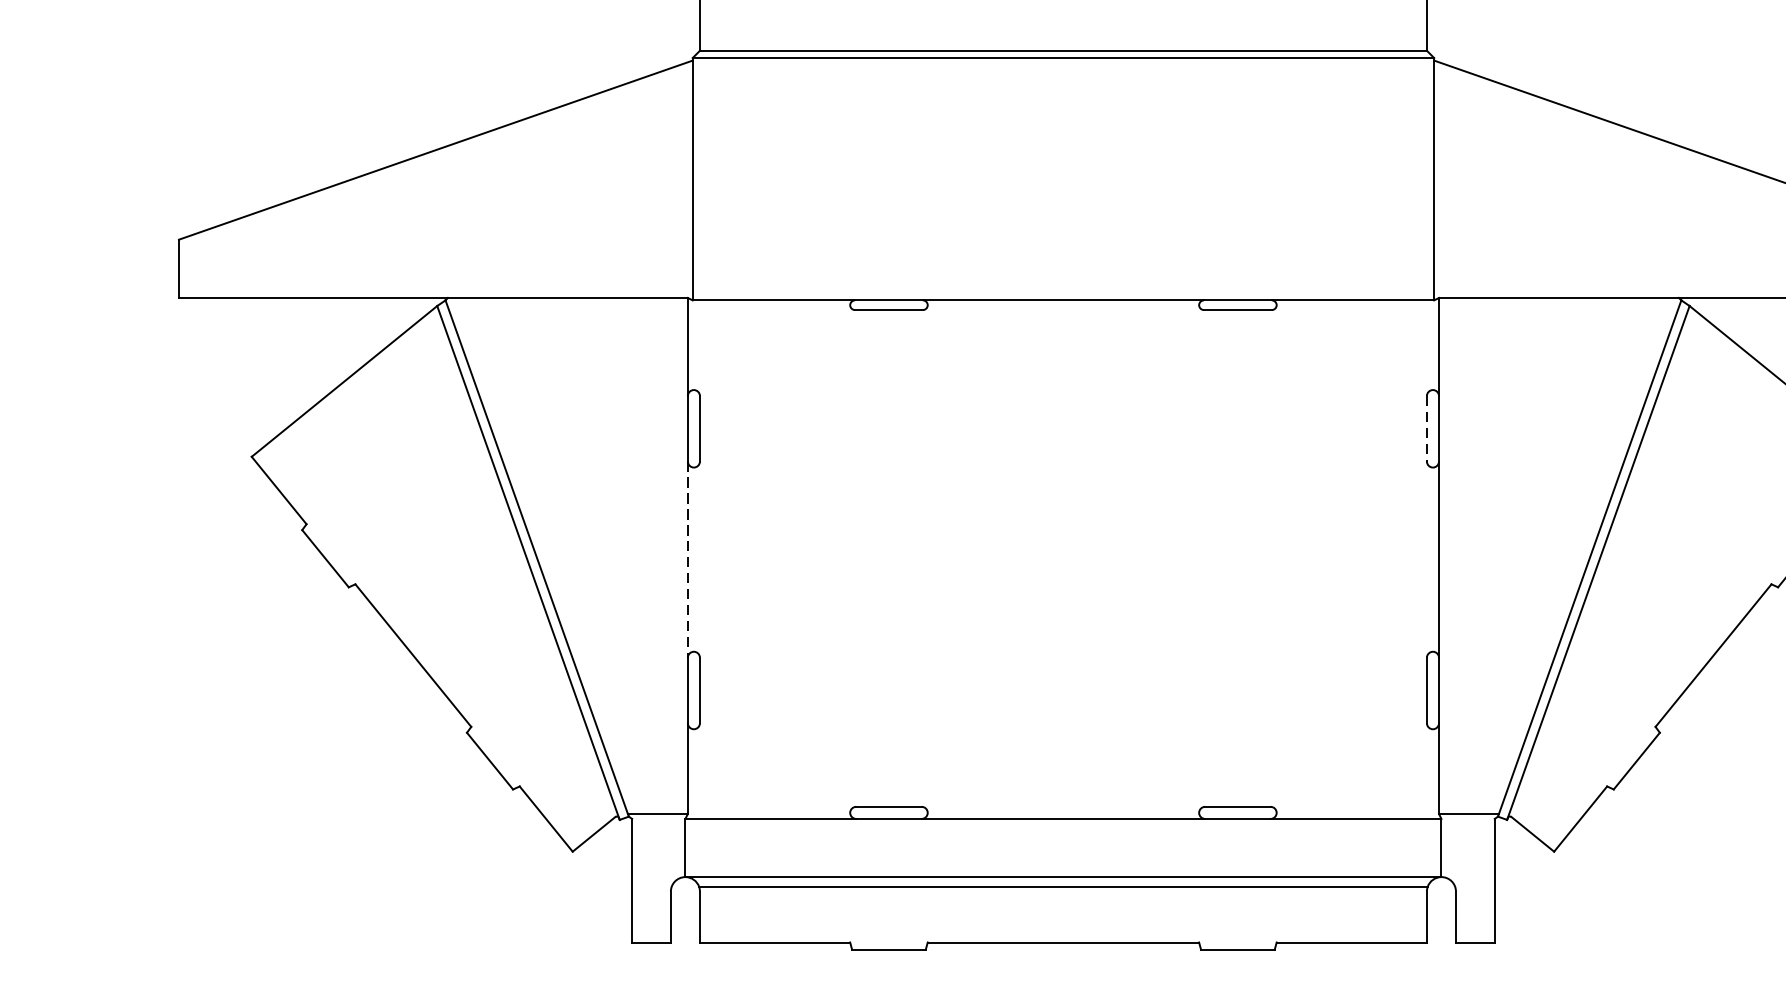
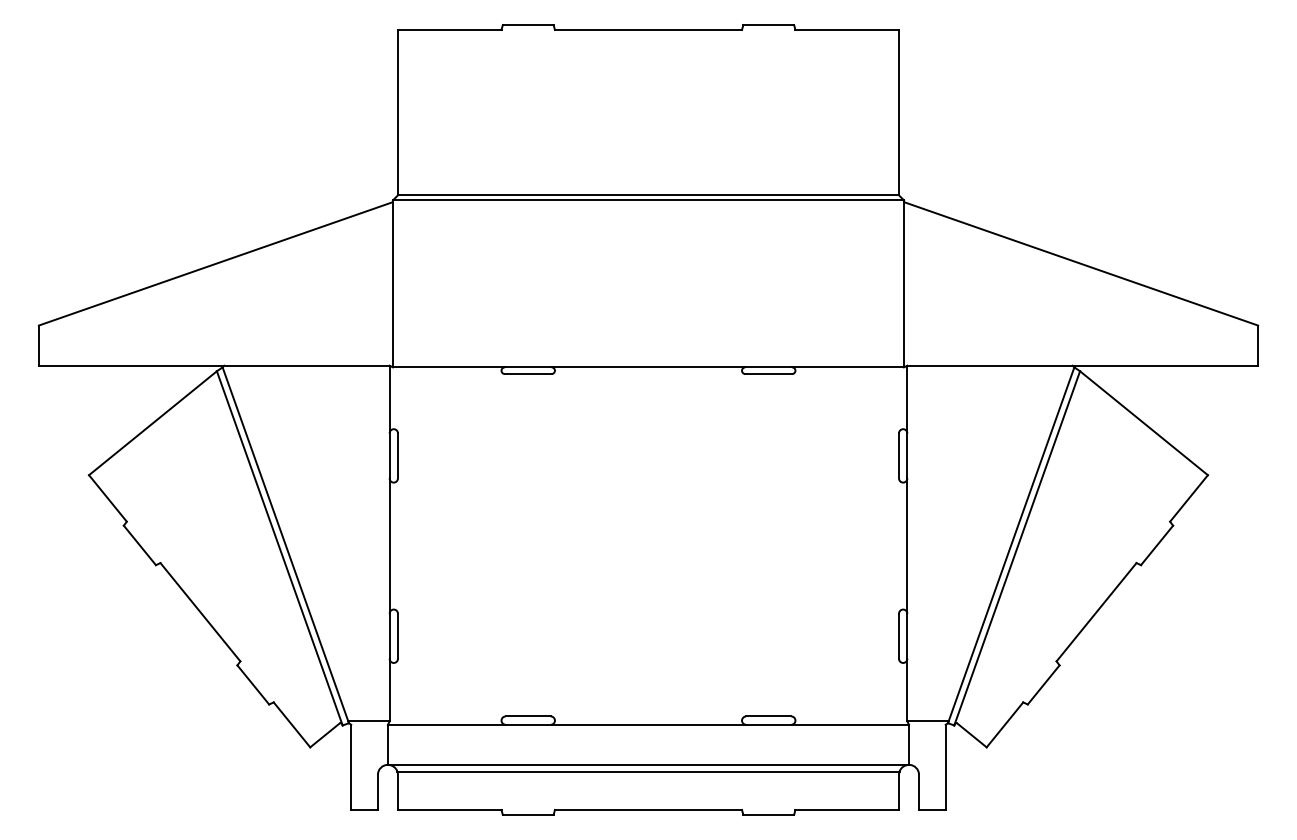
line: (1427, 428) -> (899, 455), dashed -> solid
line: (687, 560) -> (389, 546), dashed -> solid

